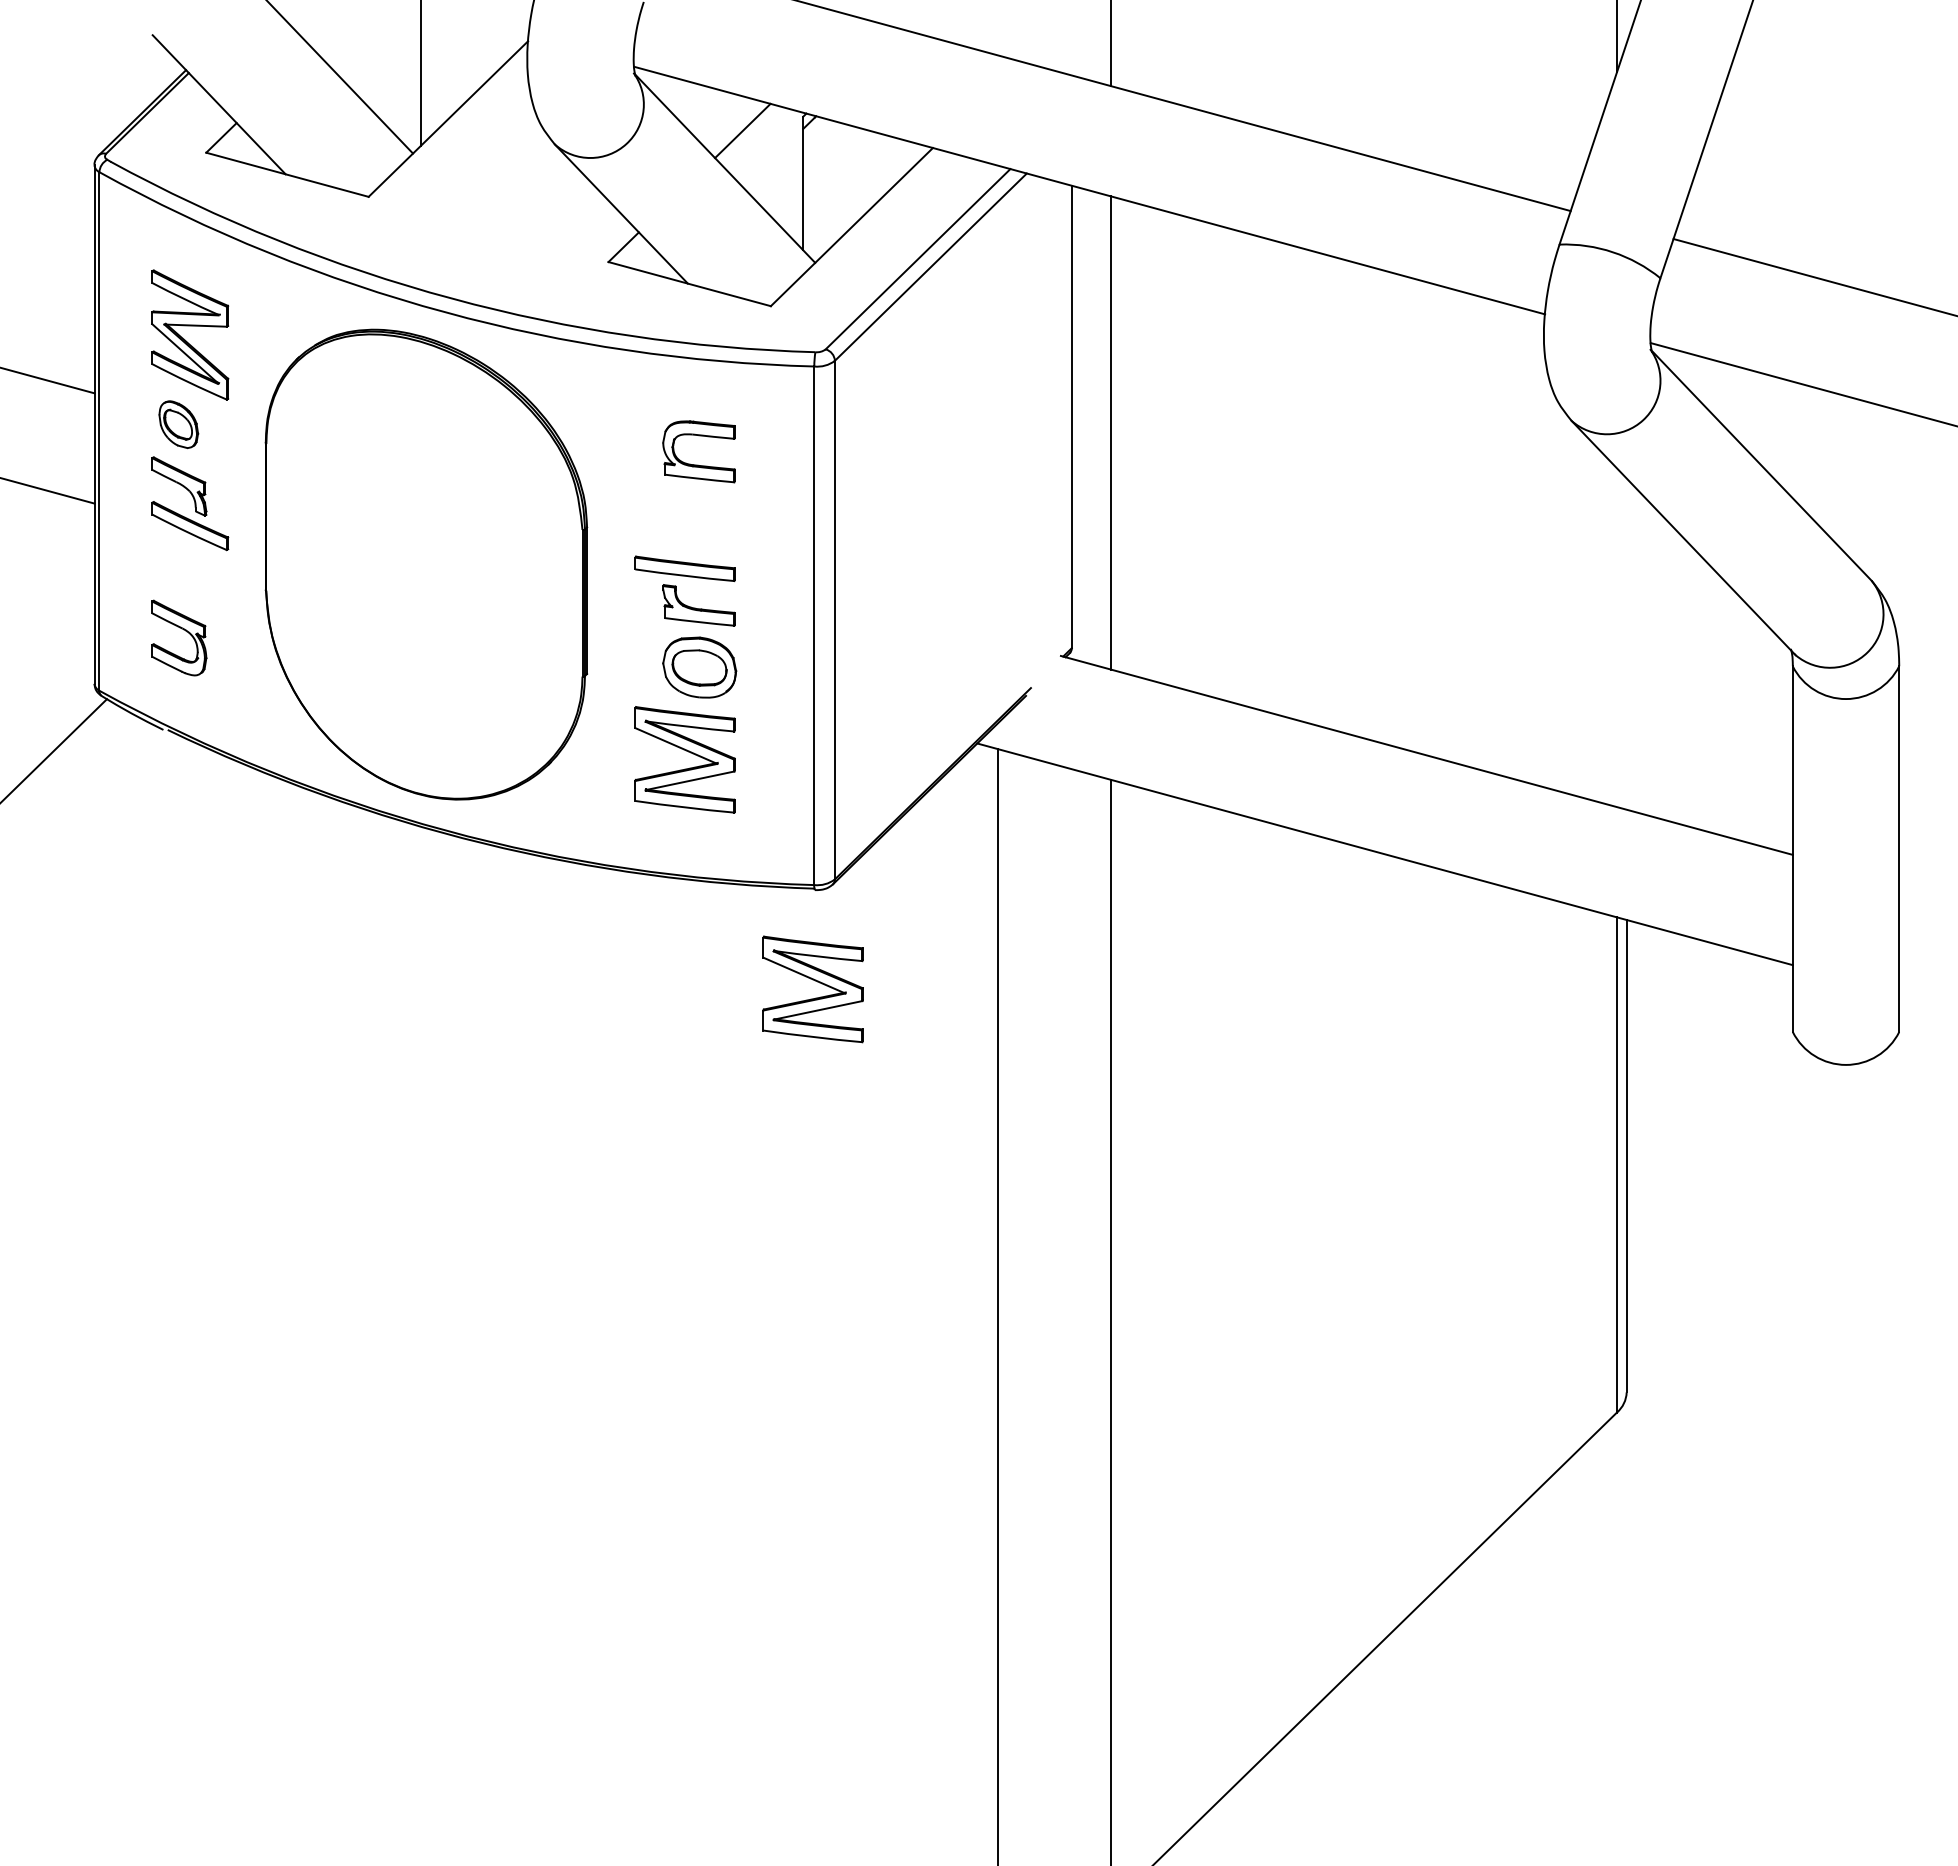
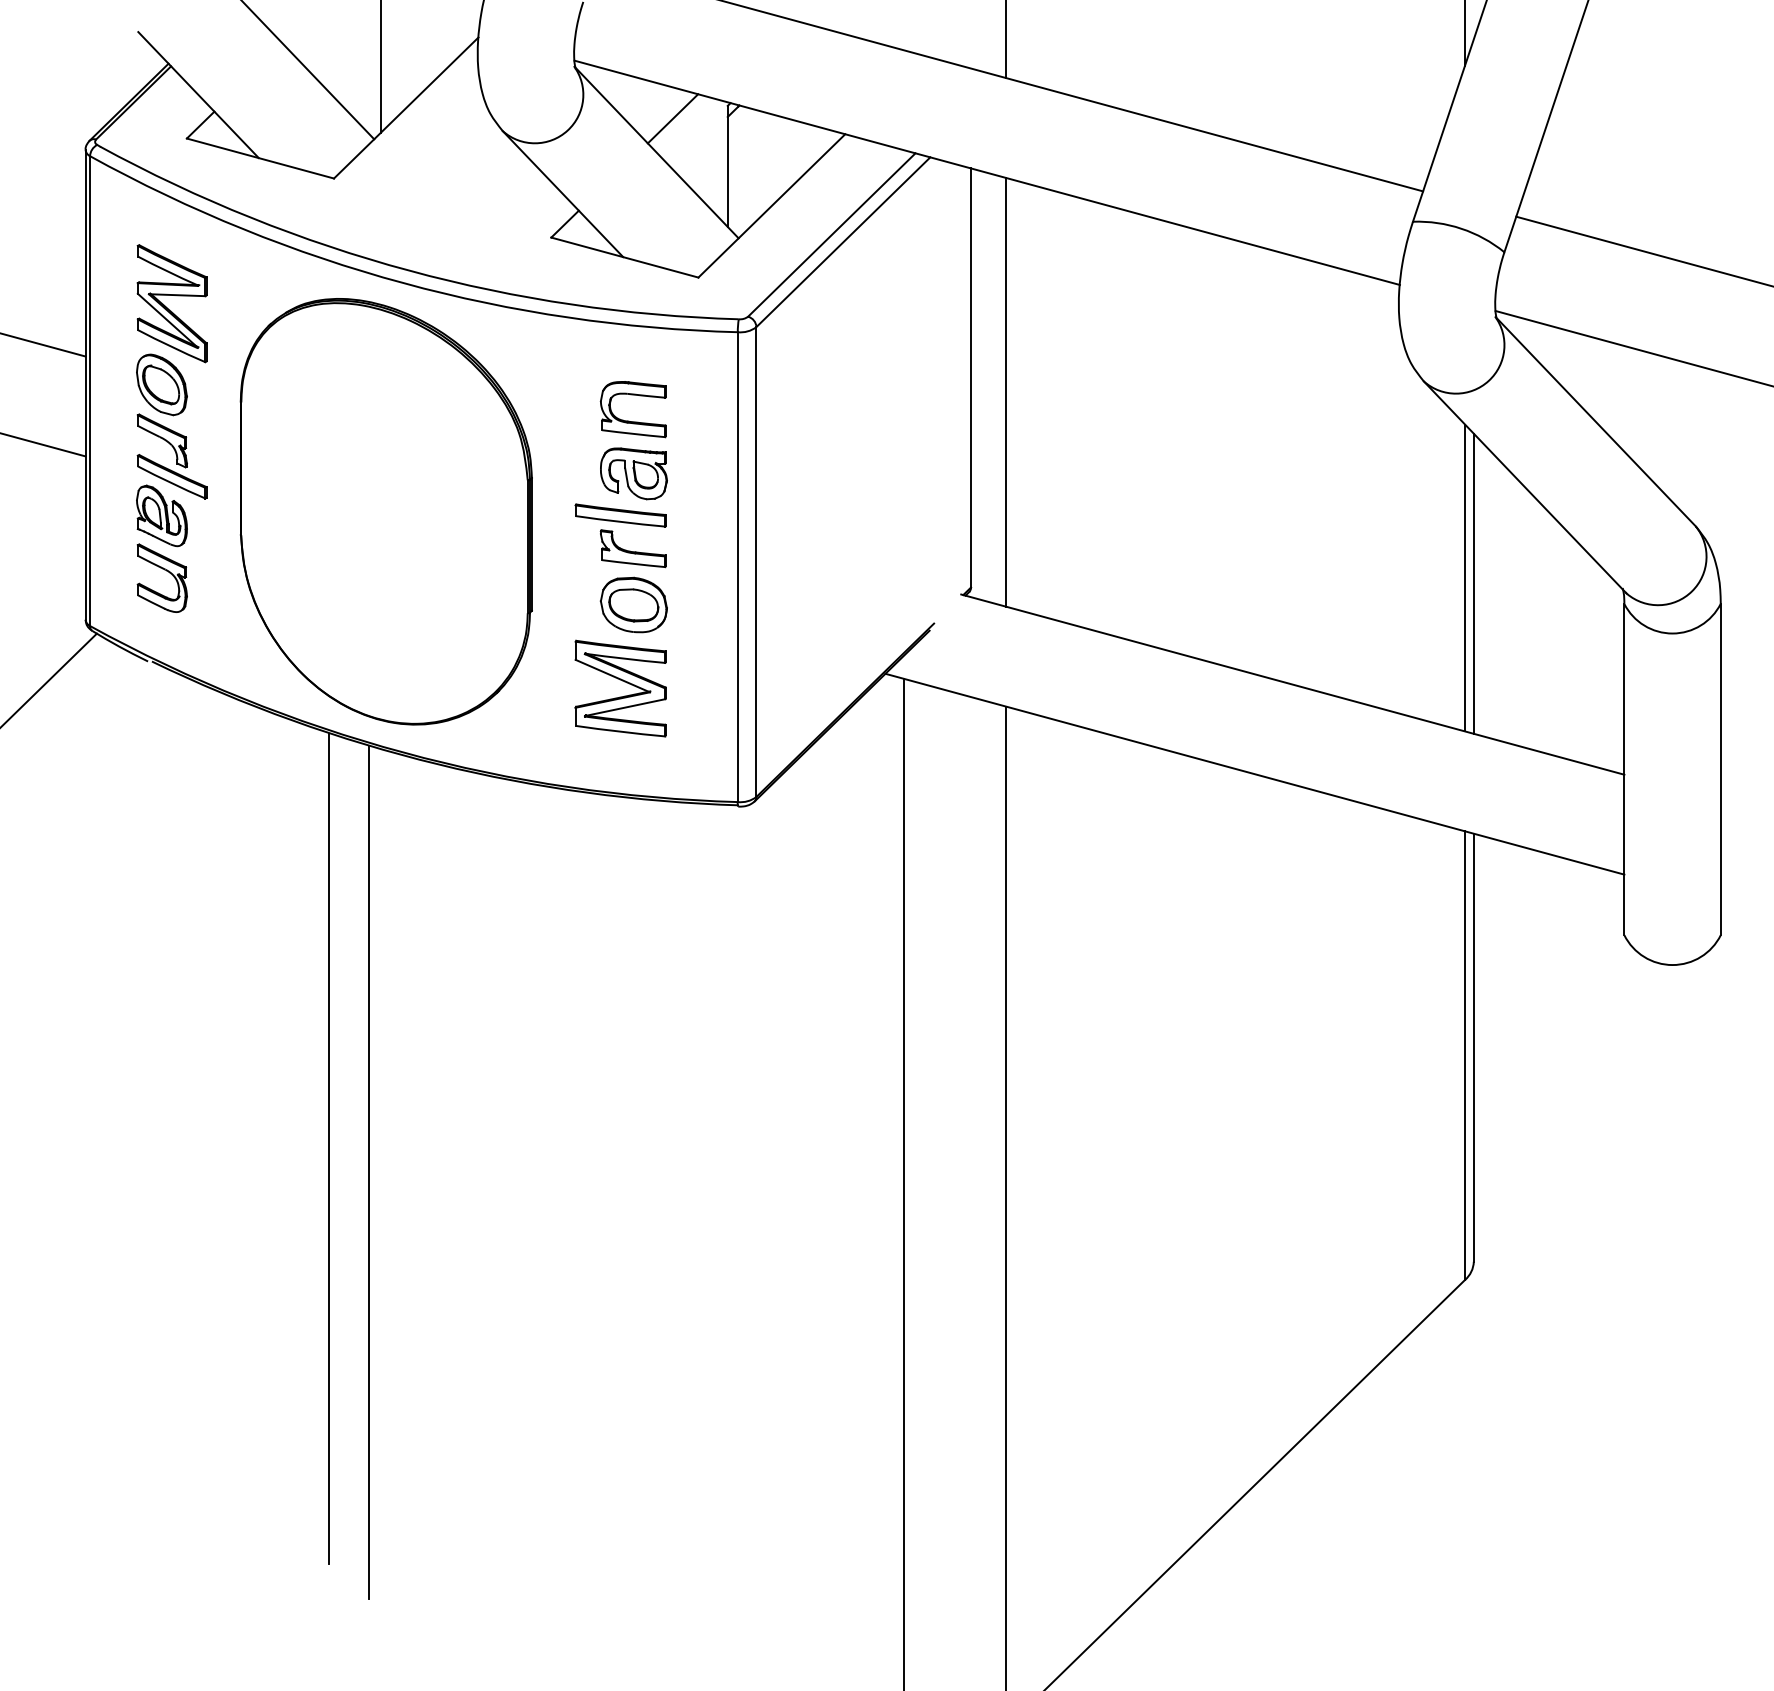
part: (178, 424) -> (161, 384), size x1.43
part: (699, 522) -> (633, 473), added
part: (178, 568) -> (161, 515), added
line: (1617, 637) -> (1465, 577), added
line: (1626, 643) -> (1473, 583), added
part: (817, 982) -> (740, 890), removed
line: (362, 1267) -> (328, 1148), added
line: (407, 1292) -> (369, 1171), added

